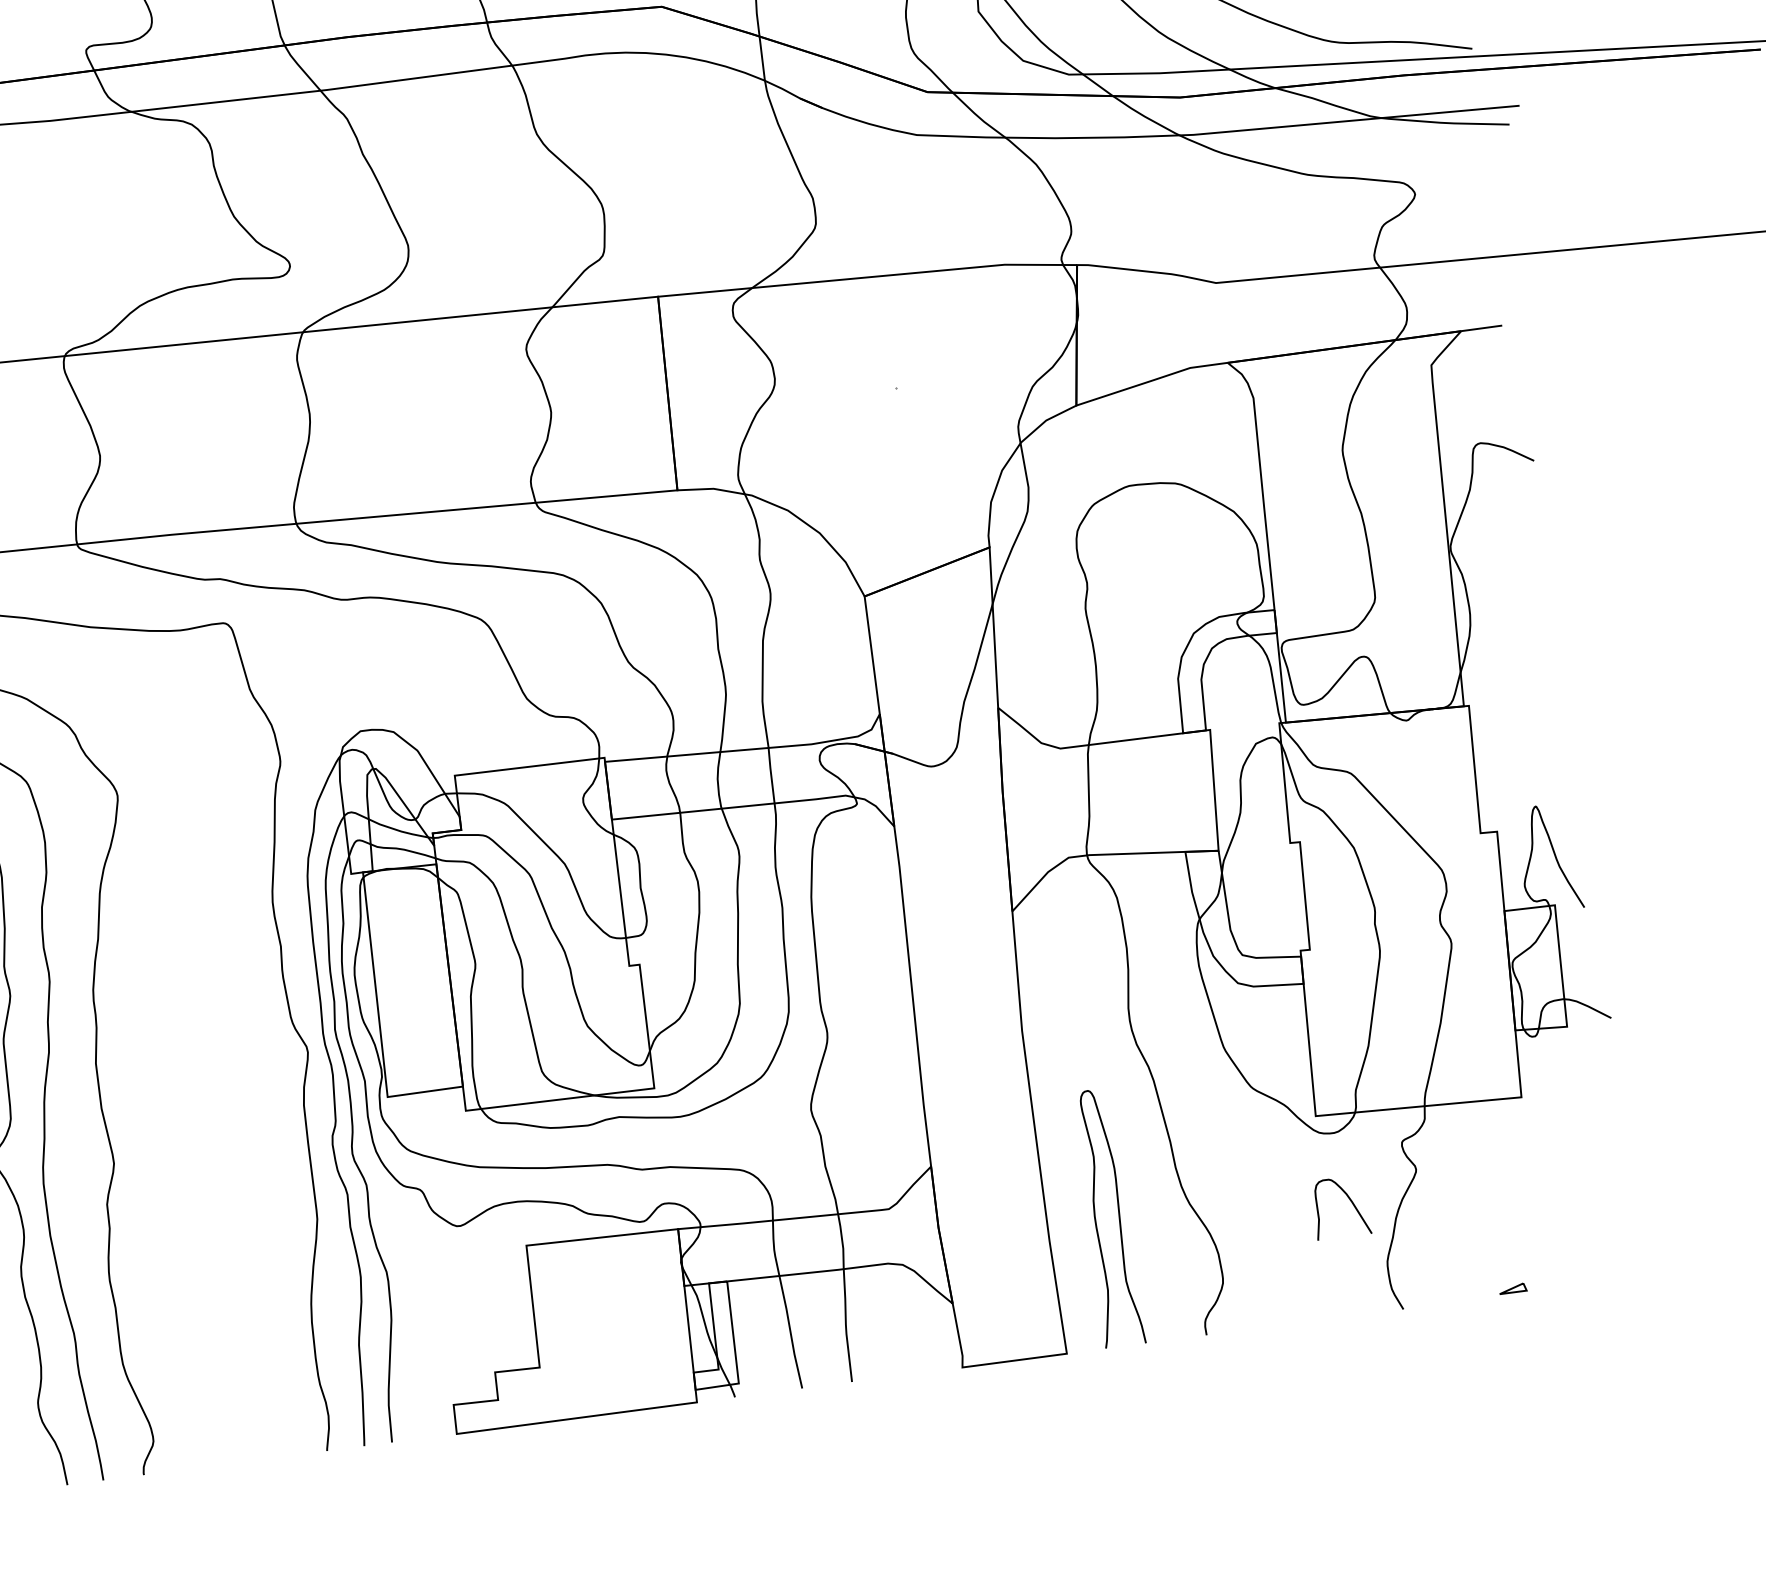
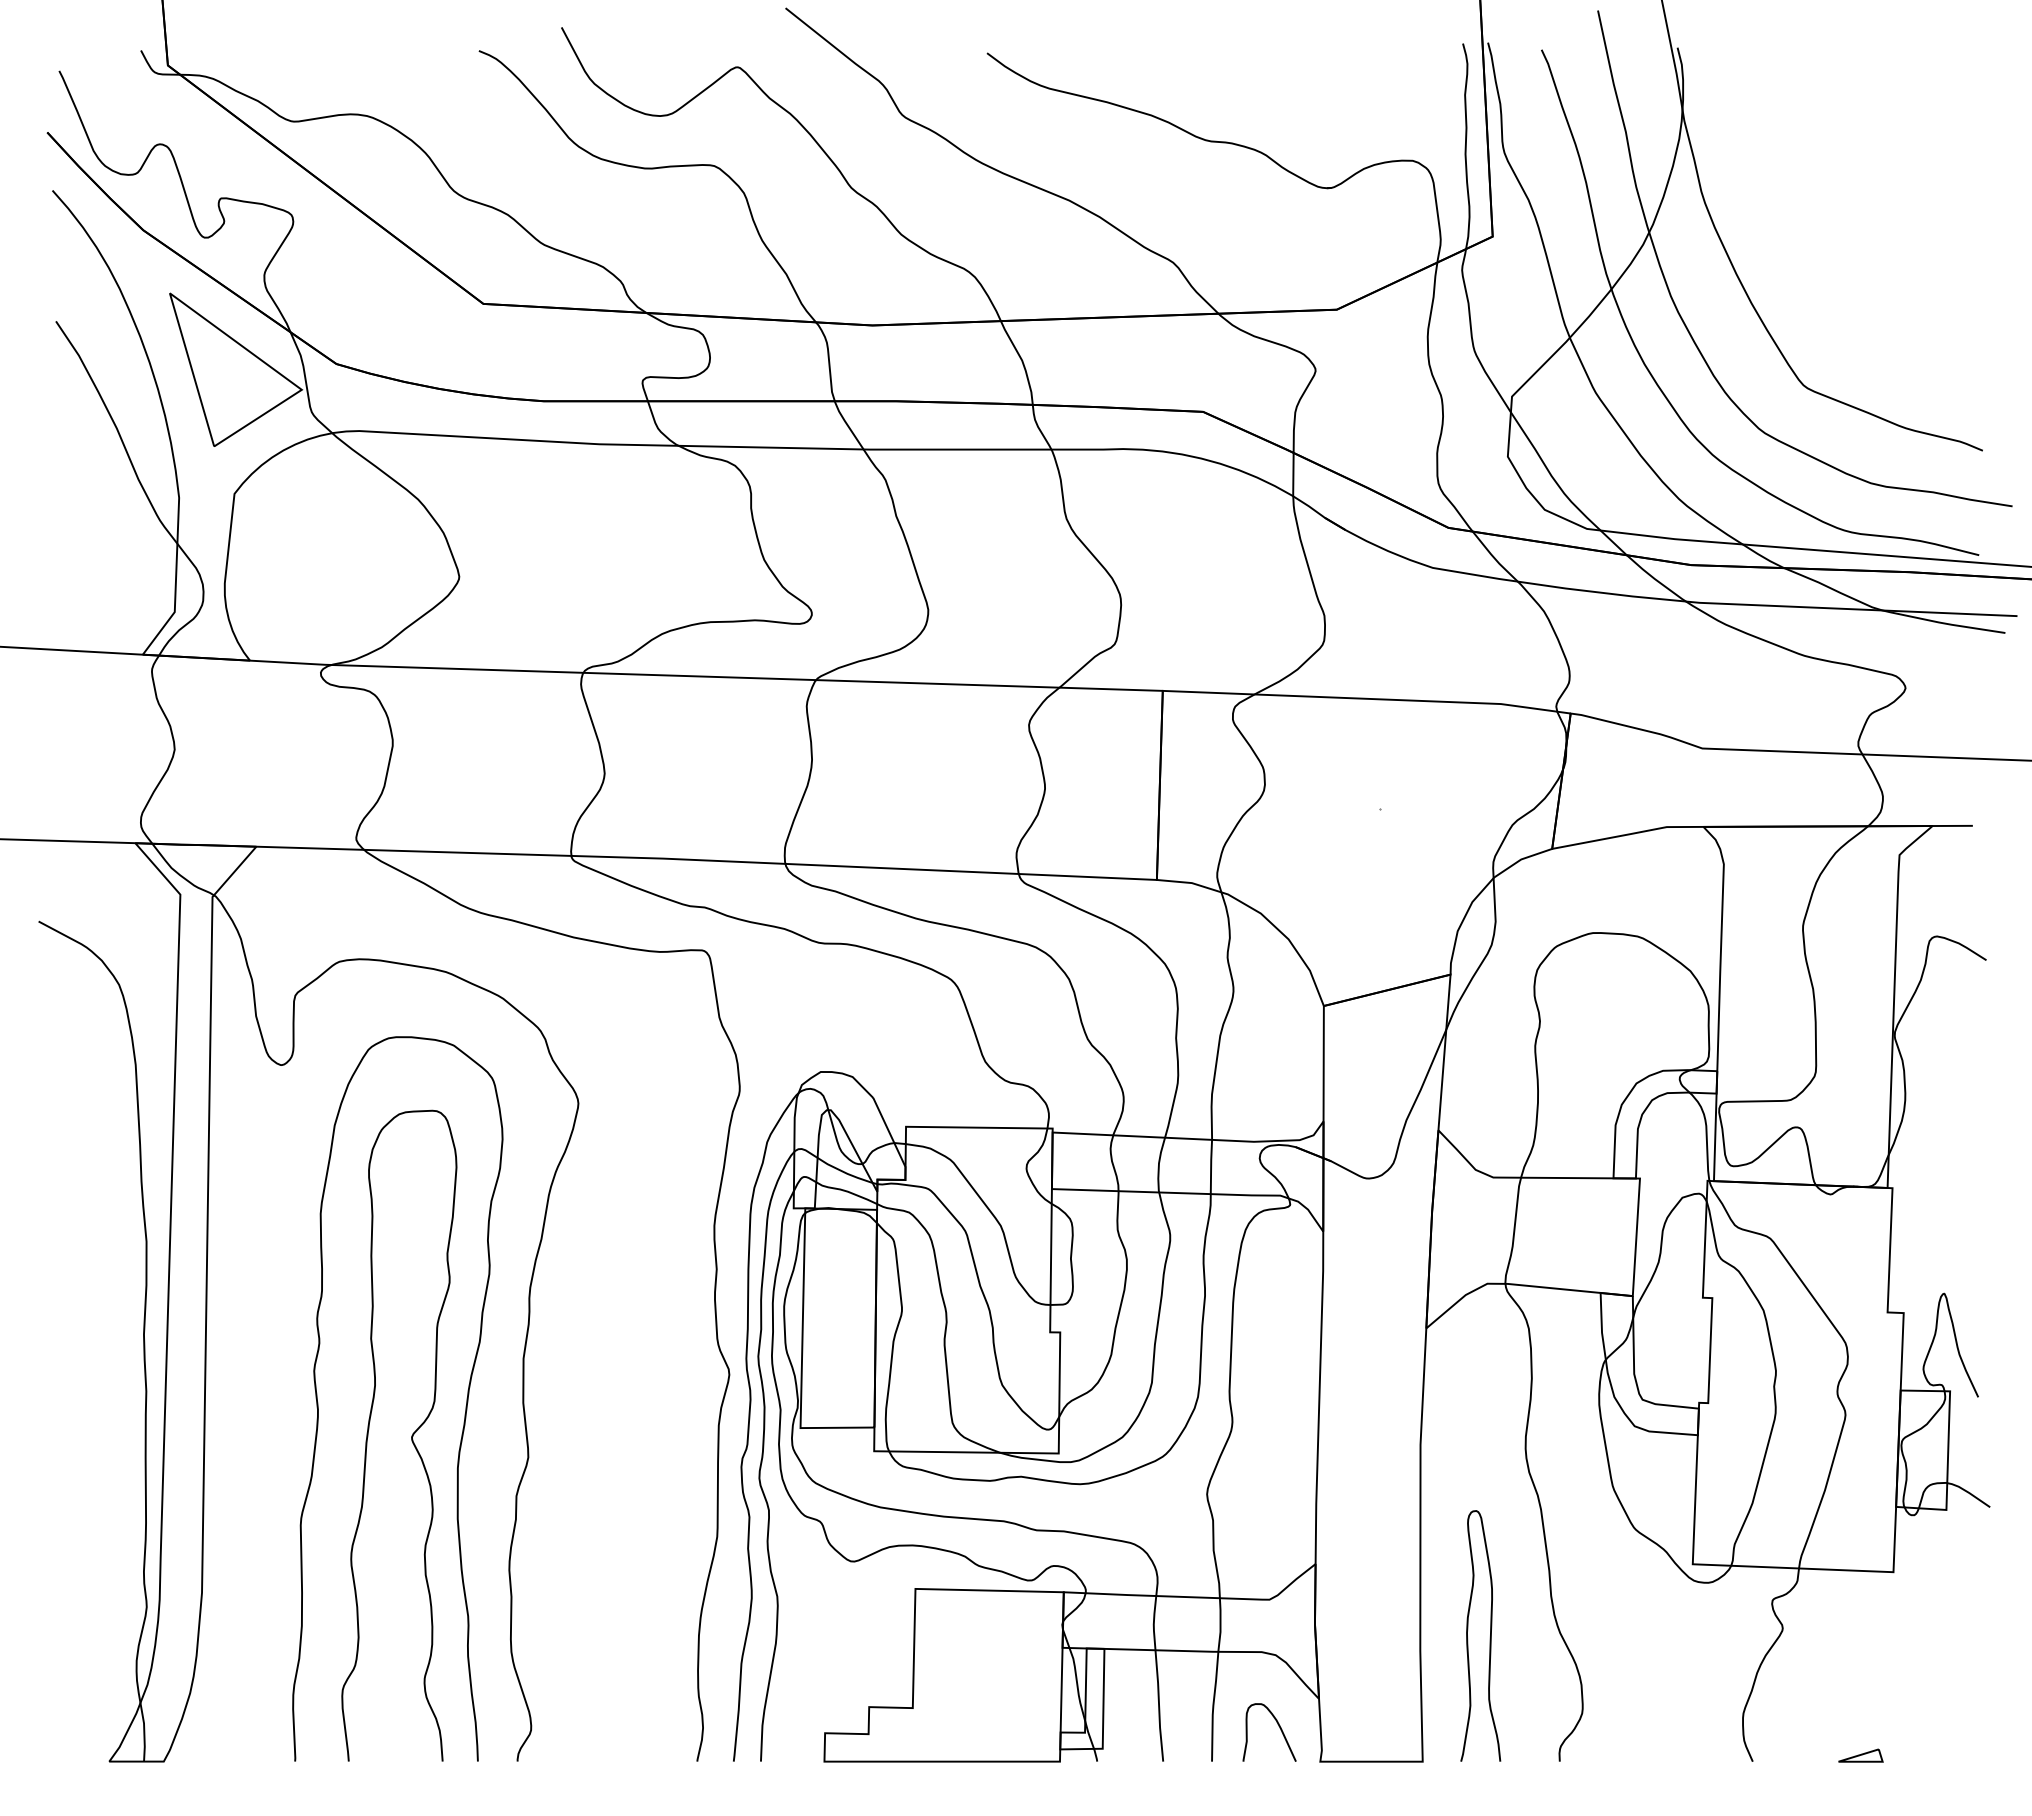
curve: (1350, 1202) -> (1279, 1728), moved
part: (1512, 1288) -> (1860, 1755), size x1.67

